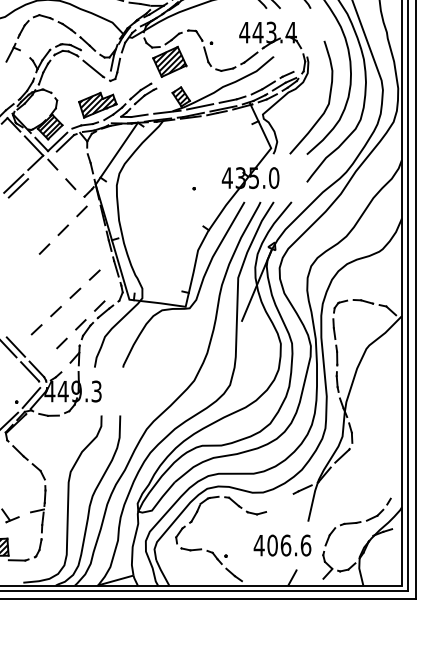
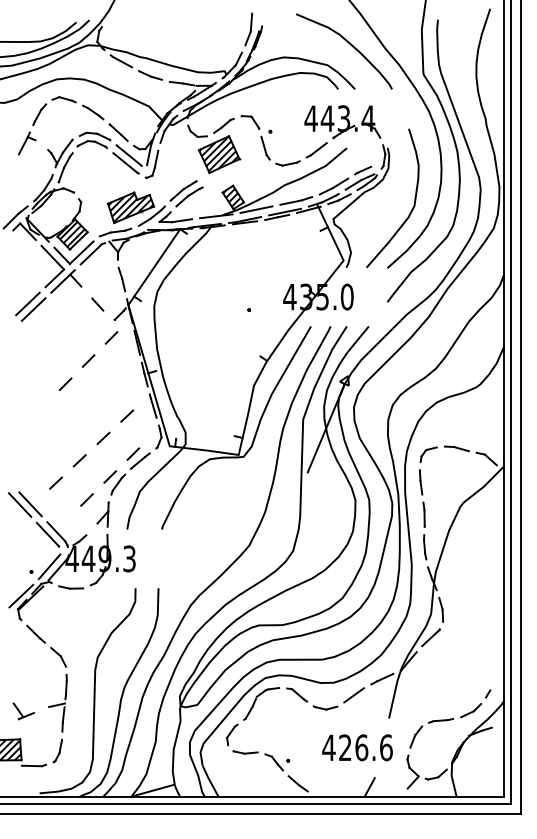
line: (95, 62) -> (128, 155), added
line: (41, 165) -> (62, 281), added
line: (280, 502) -> (354, 695), added
text: (272, 545) -> (345, 747), 406.6 -> 426.6

